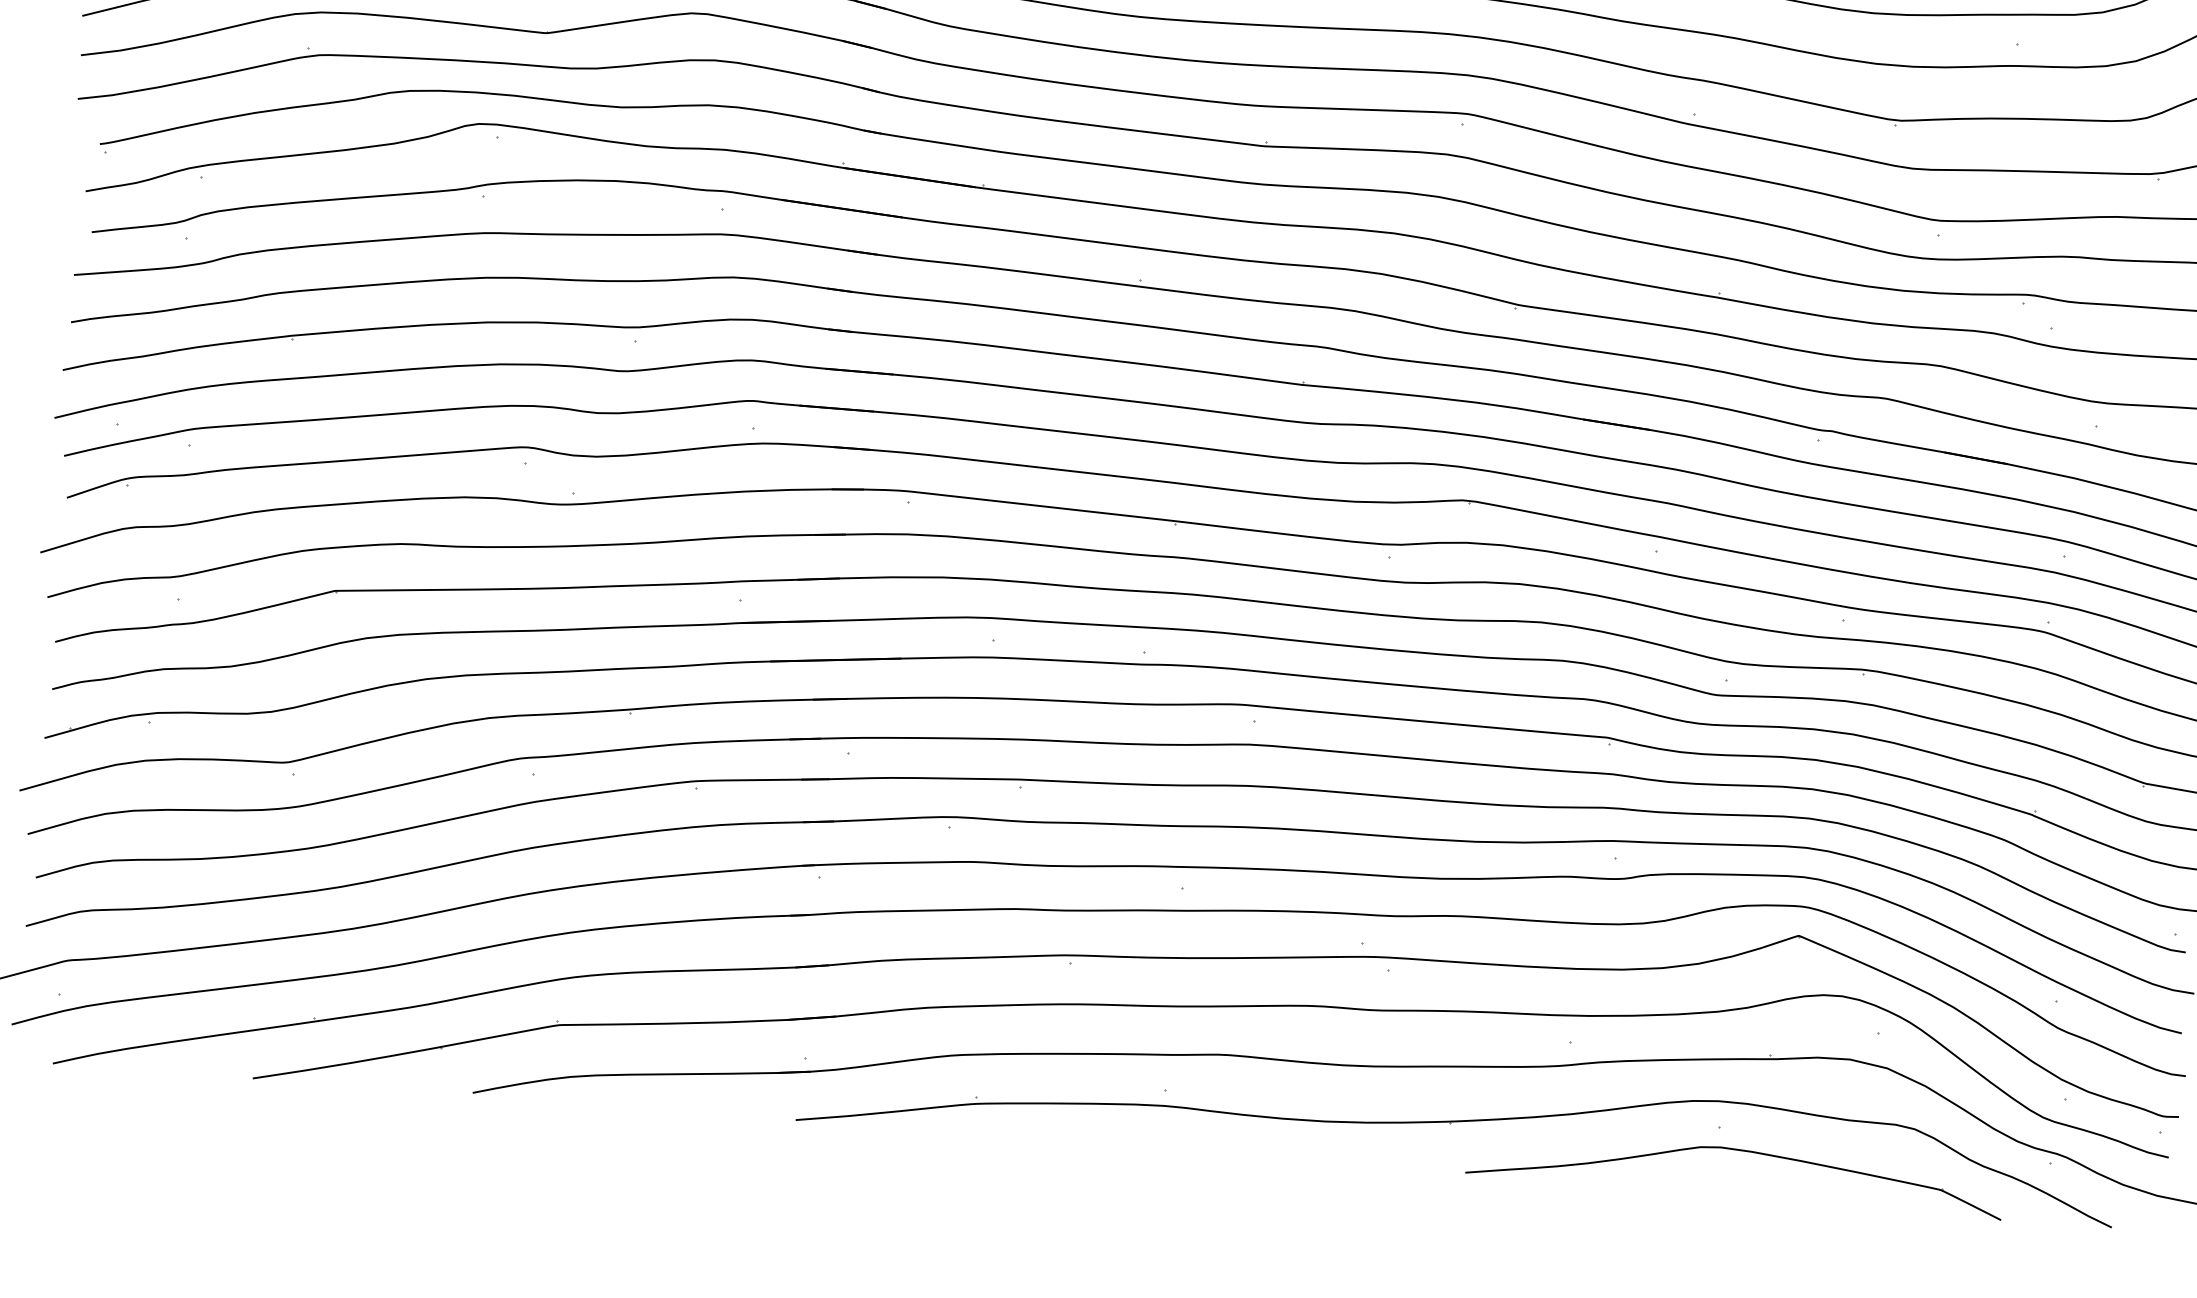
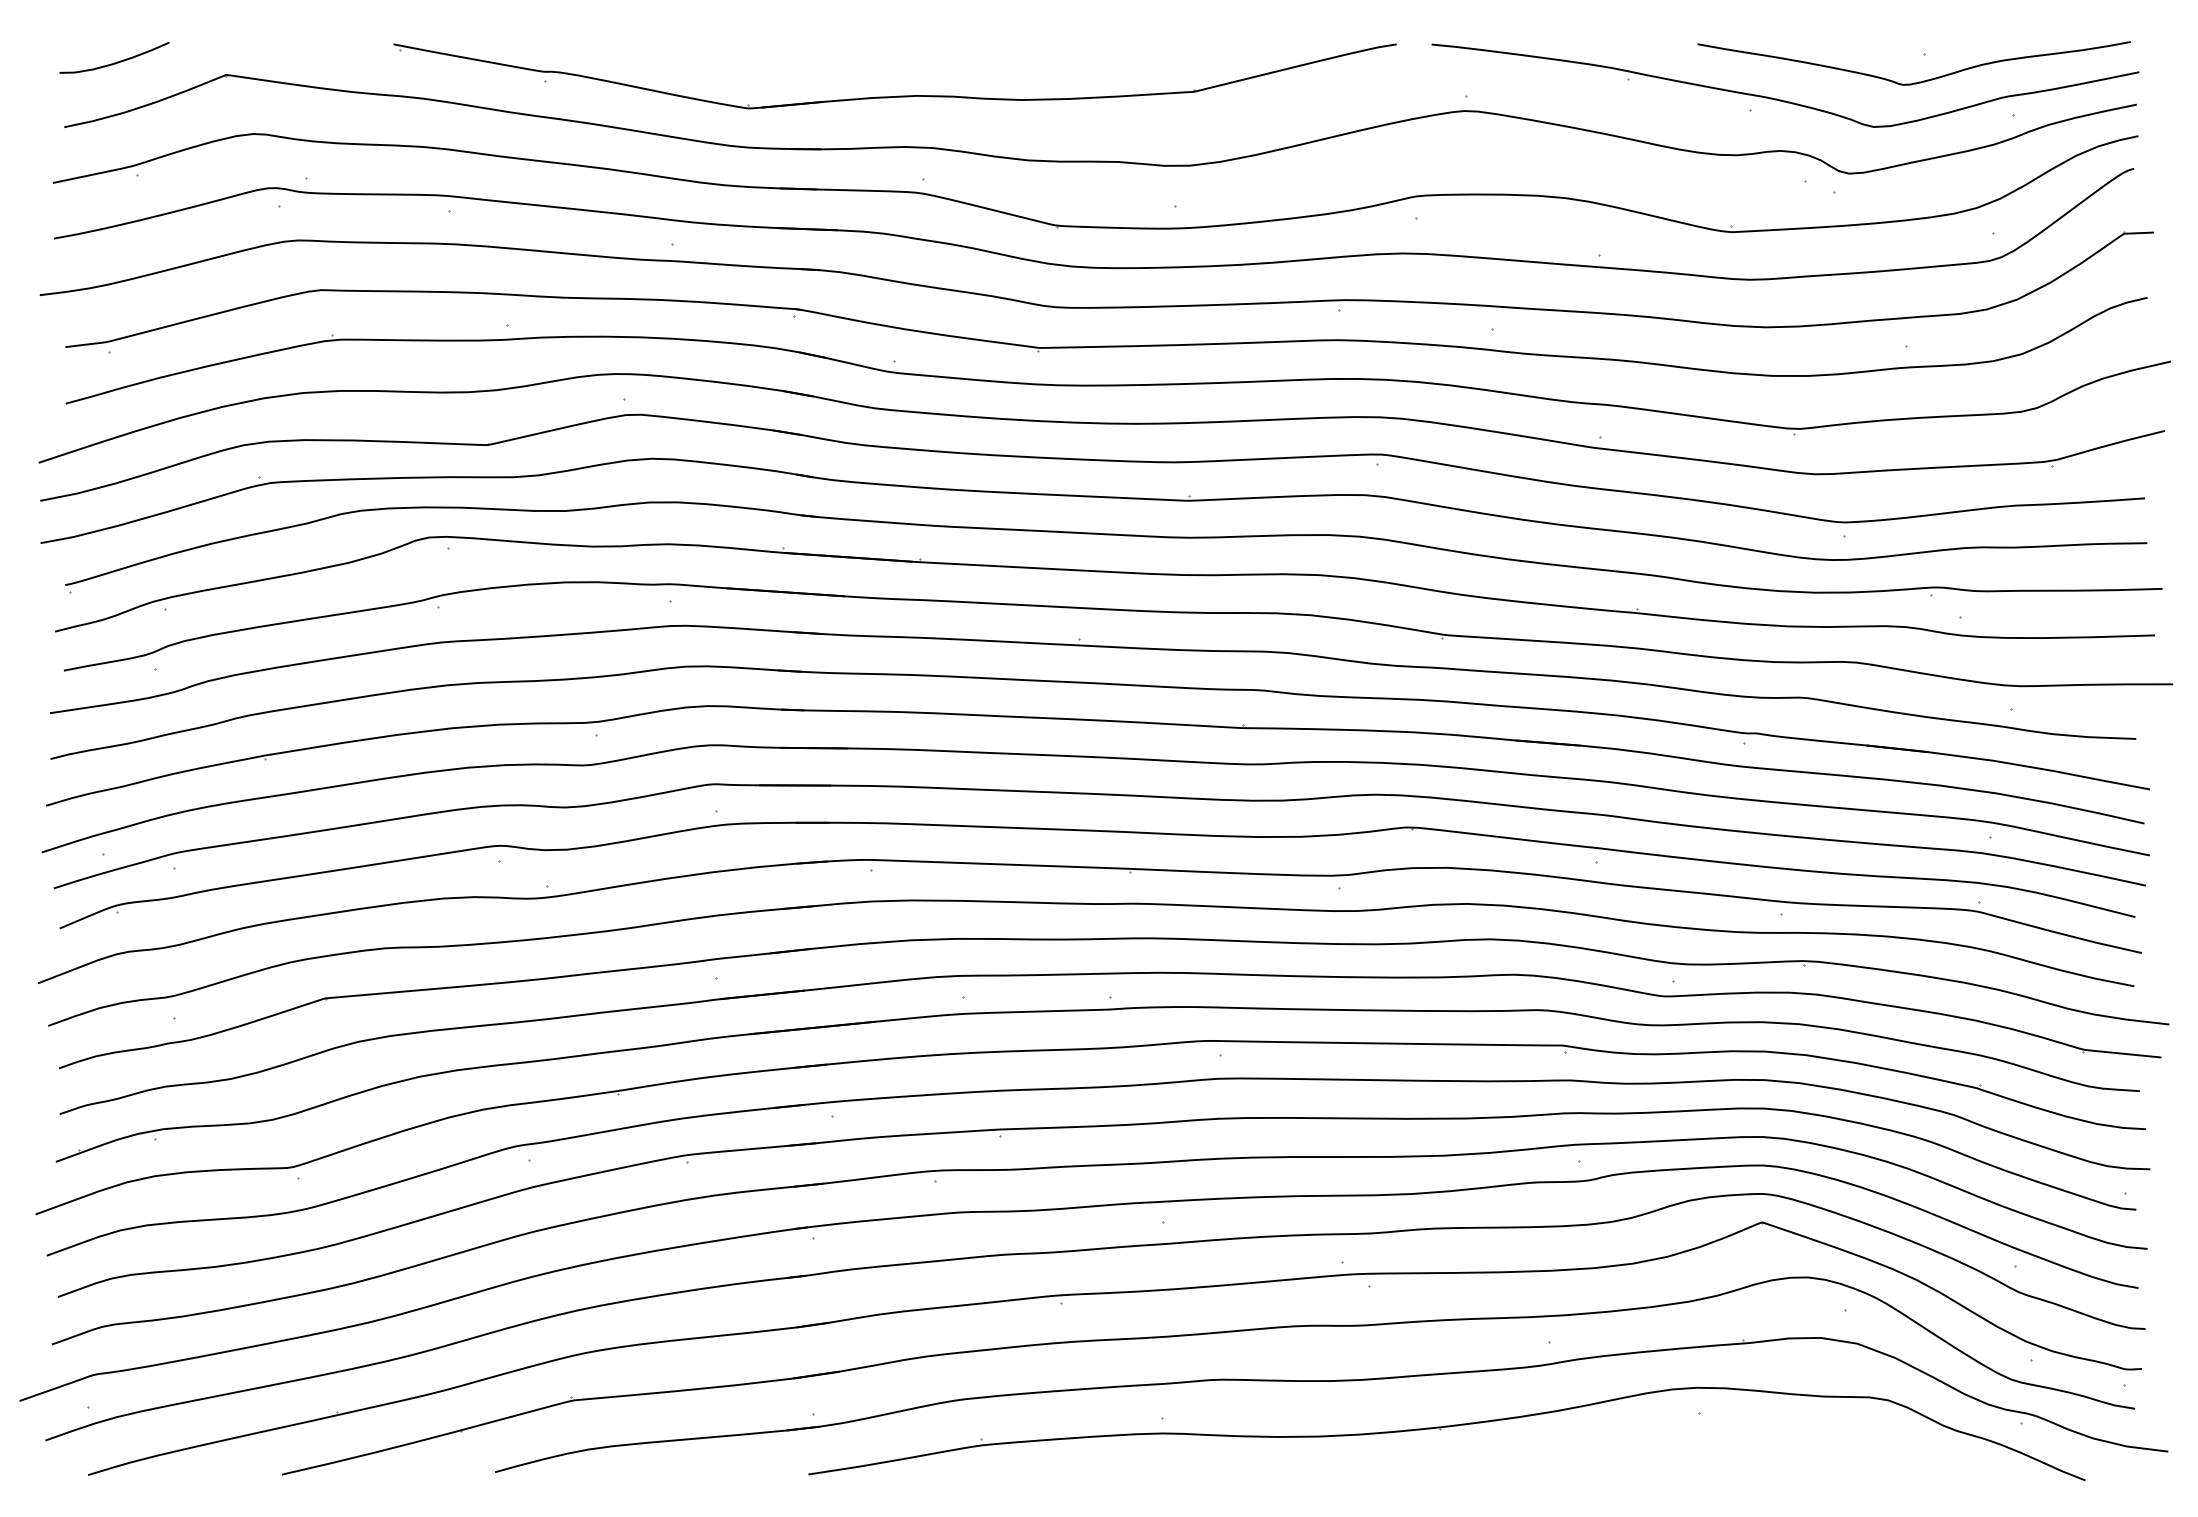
part: (1737, 1151) -> (1718, 1434), removed

